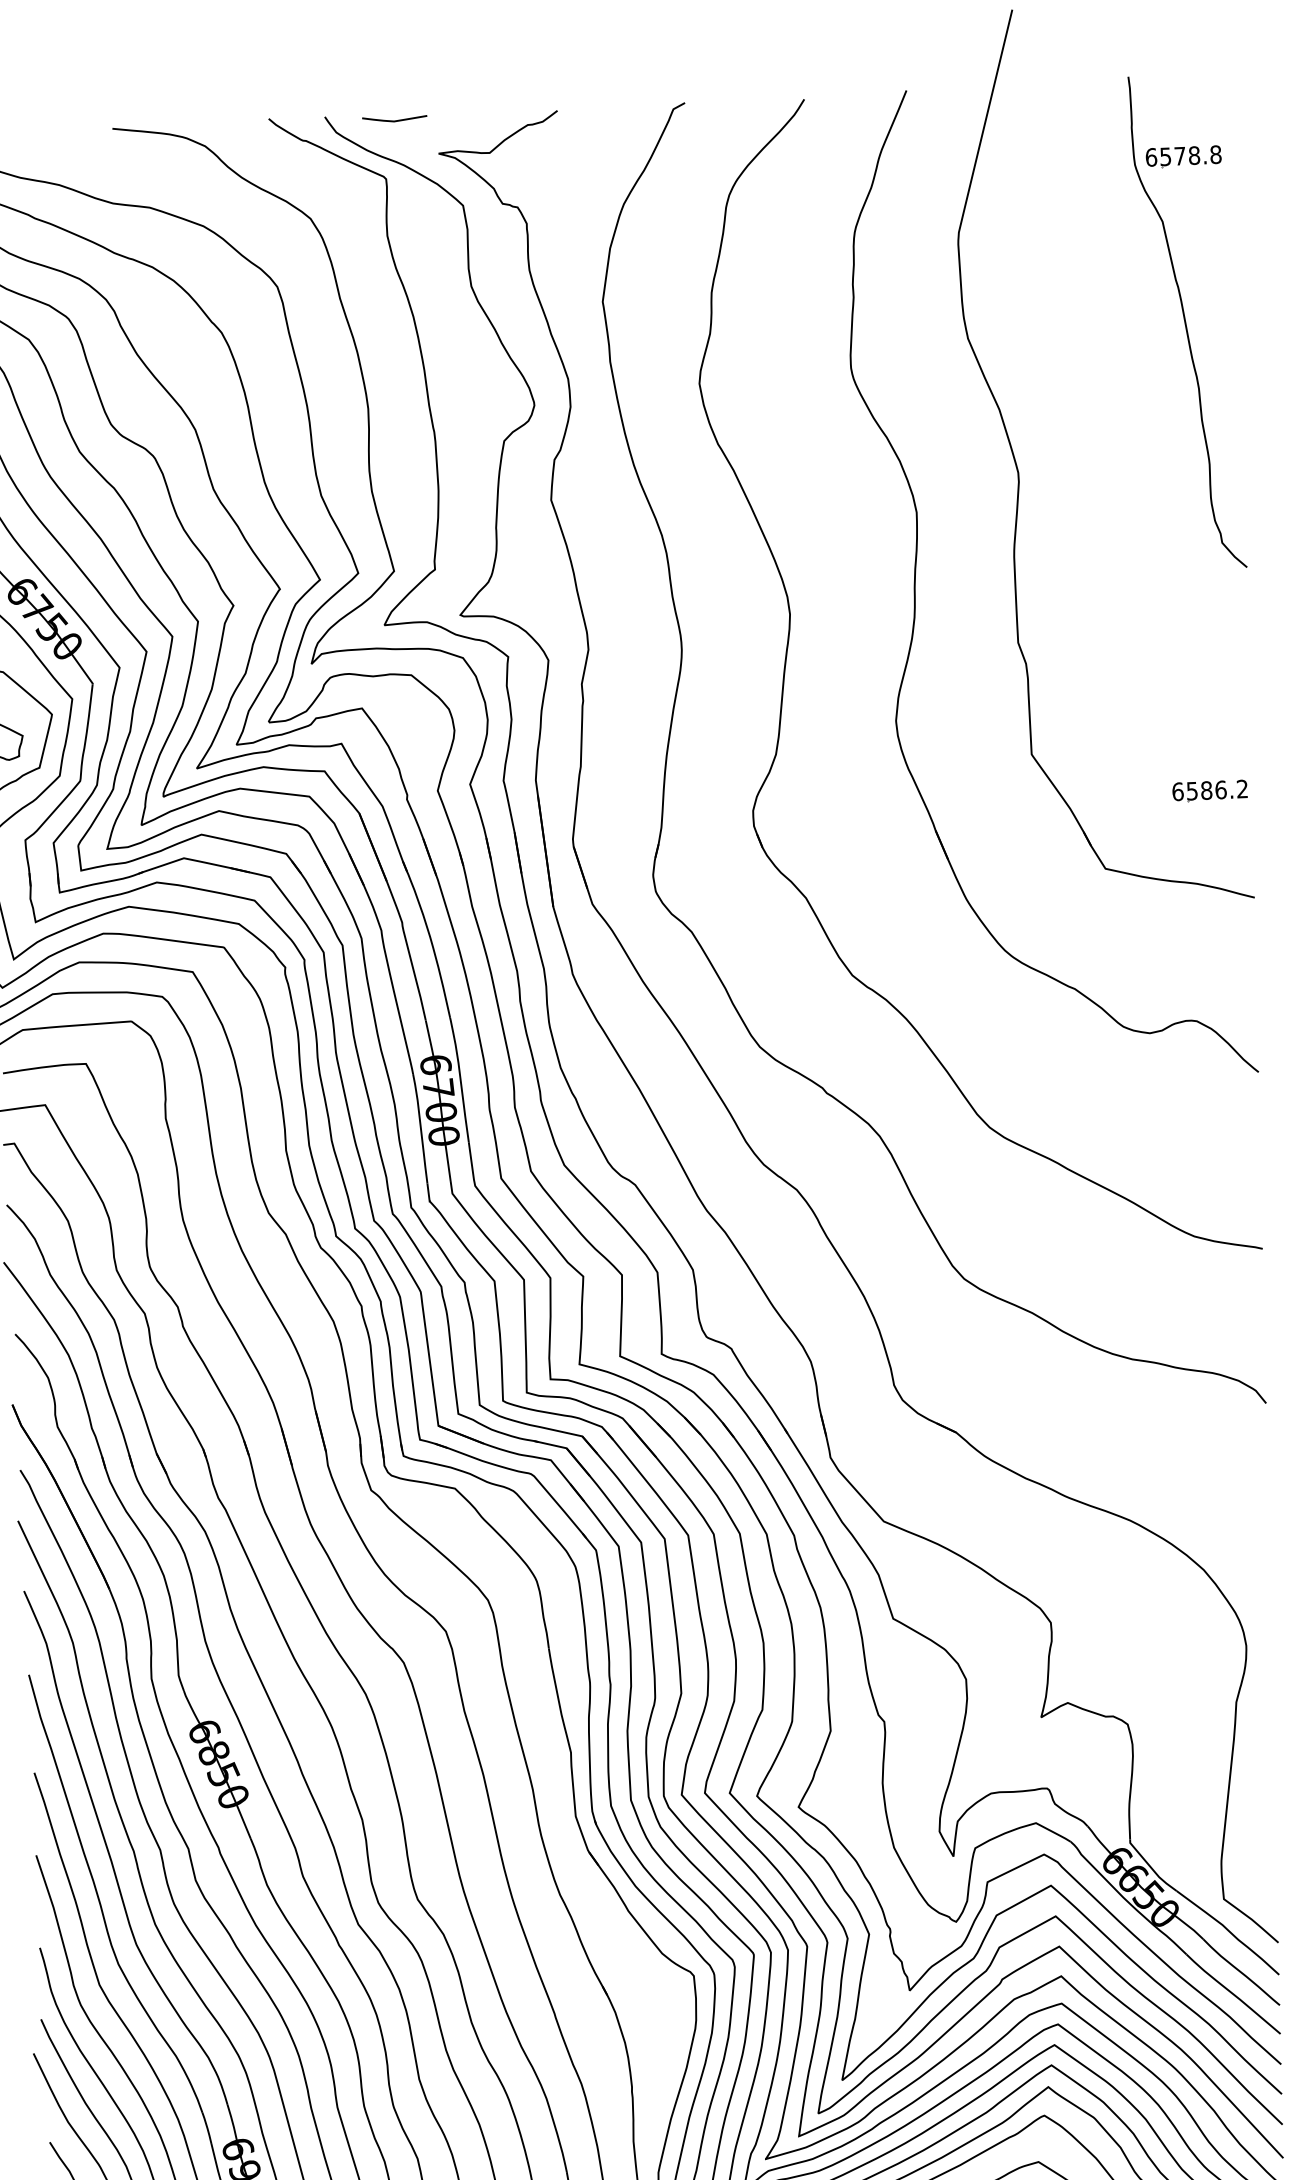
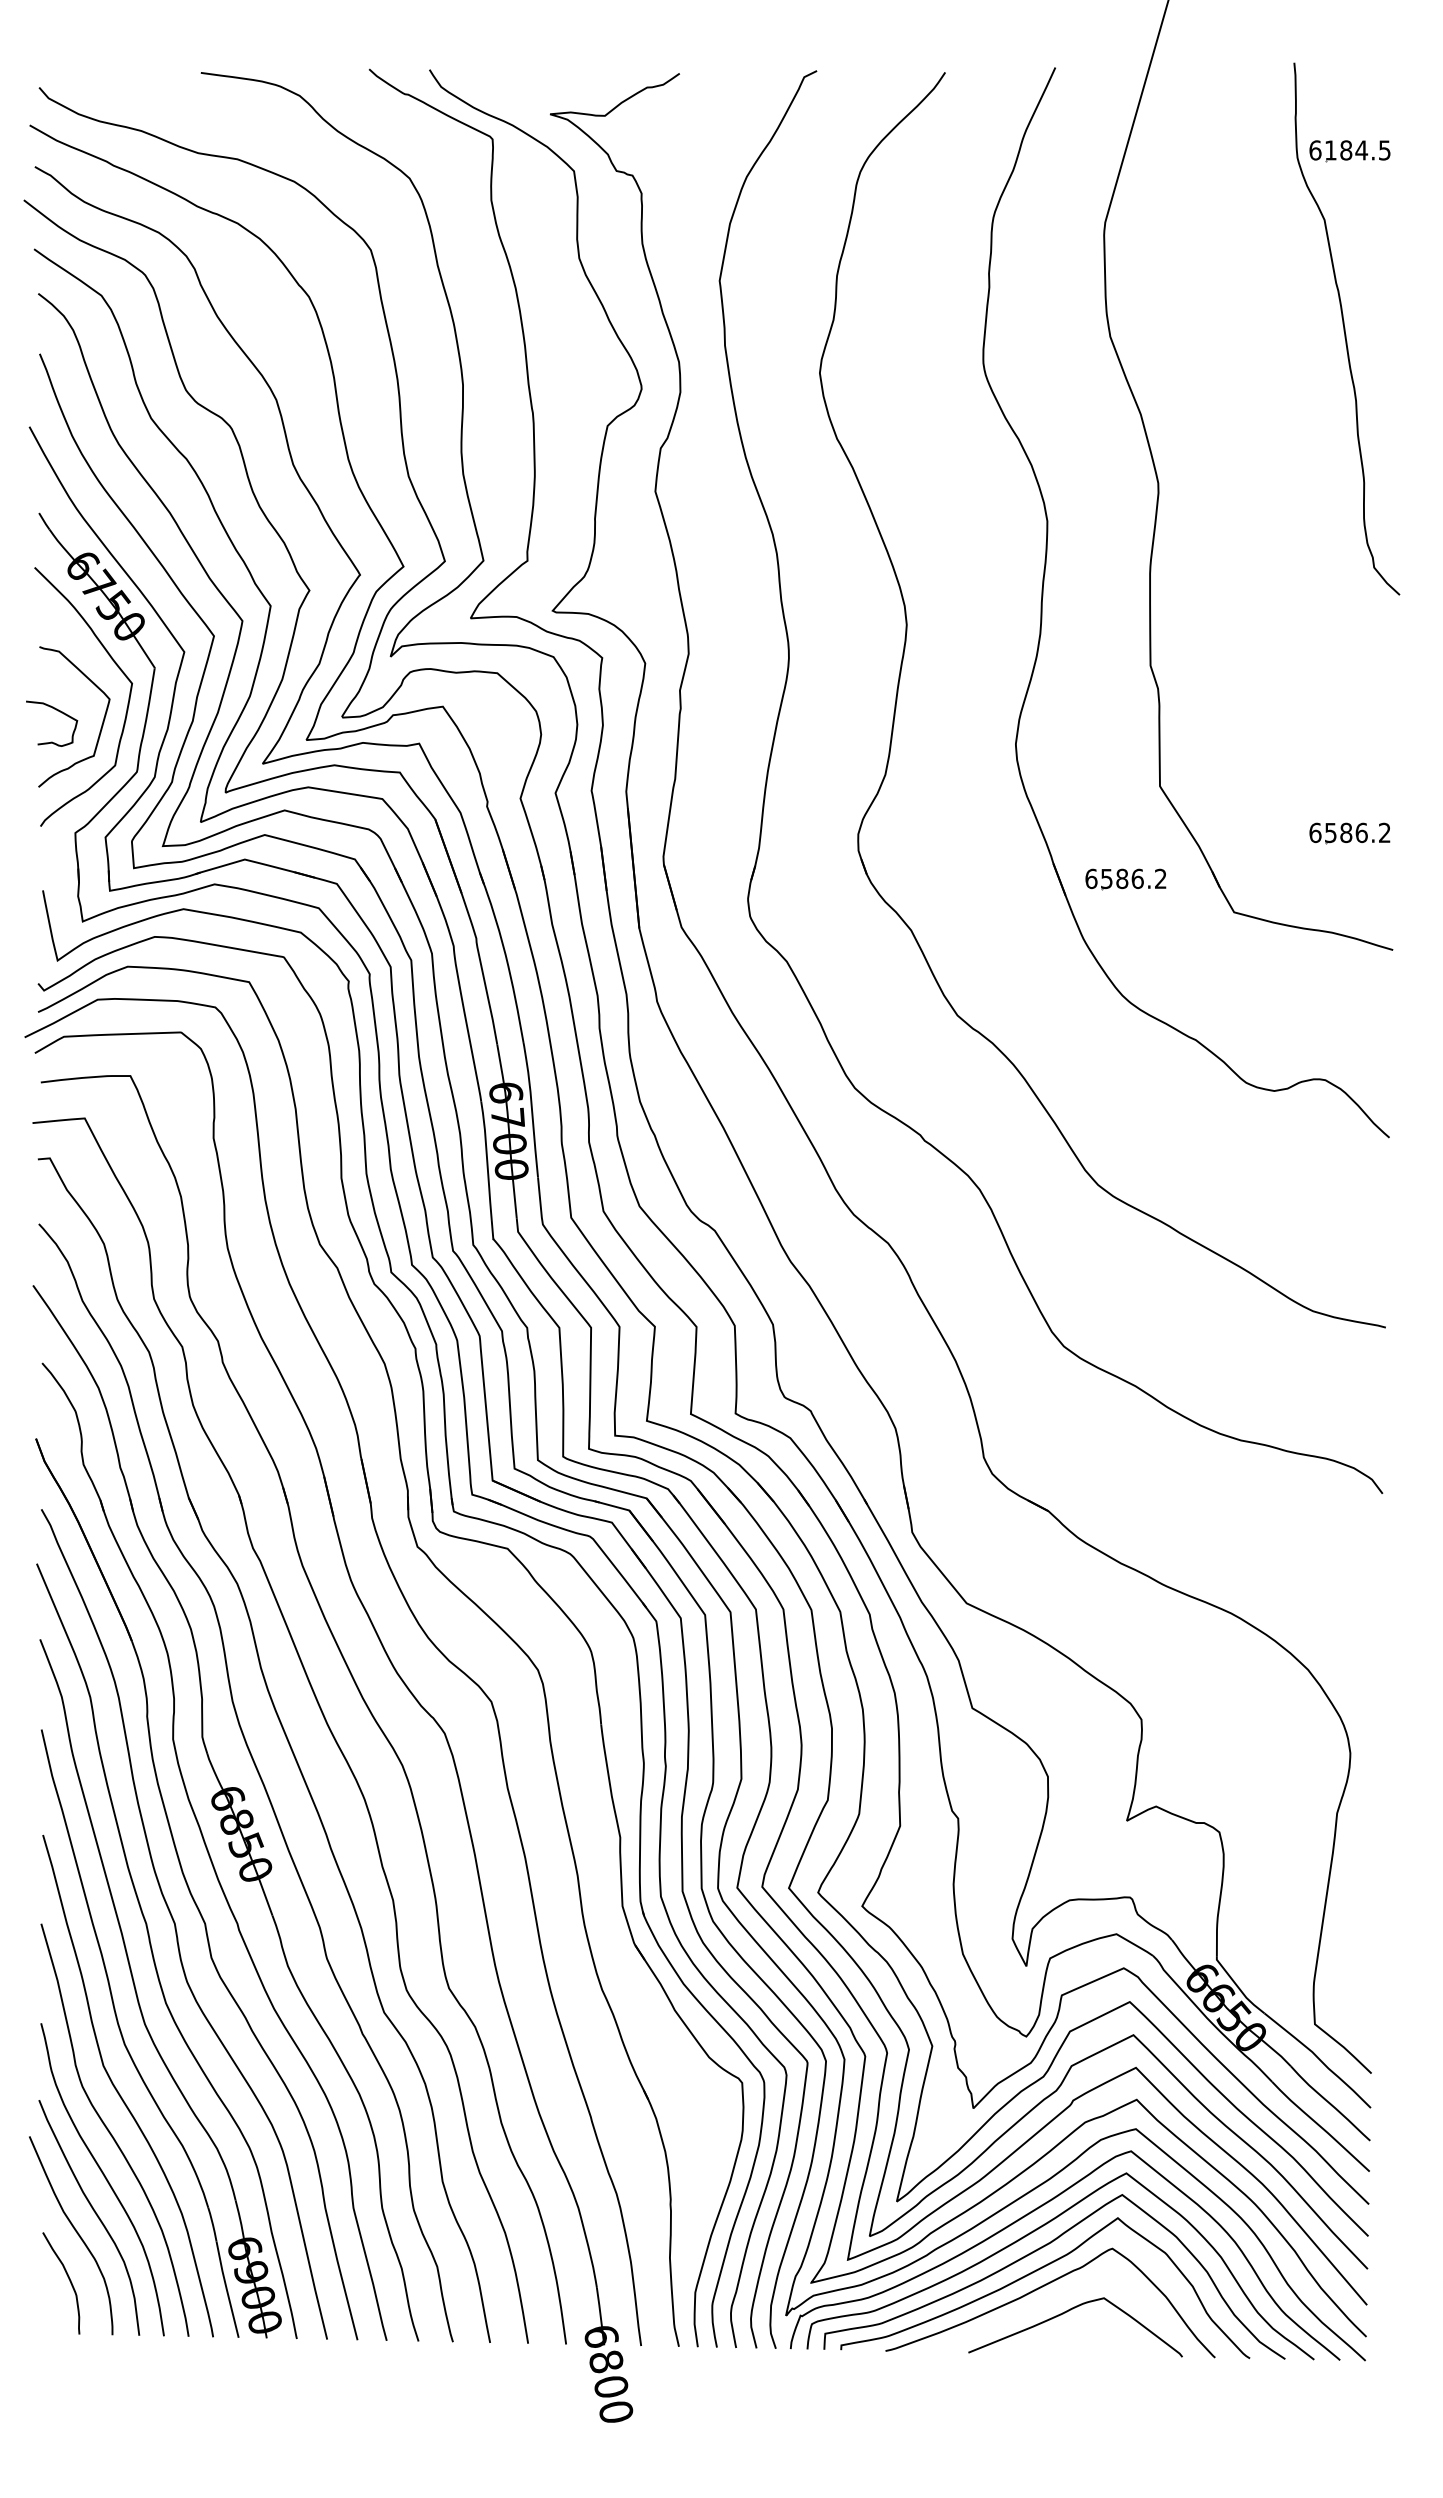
curve: (394, 120) -> (504, 76), removed
text: (1190, 155) -> (1357, 150), 6578.8 -> 6184.5
part: (1003, 842) -> (1125, 879), added

